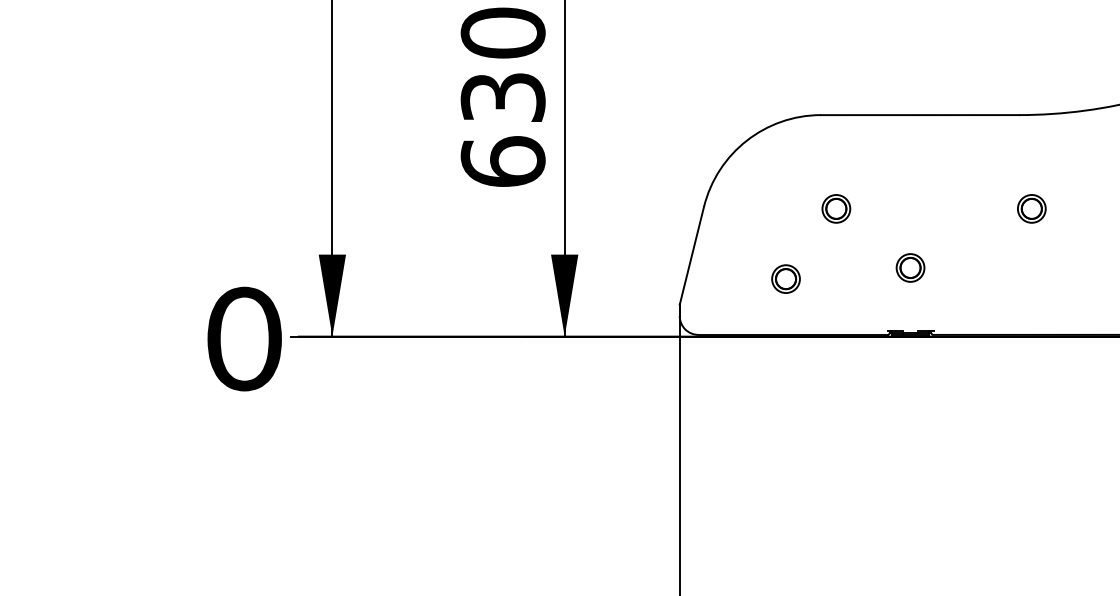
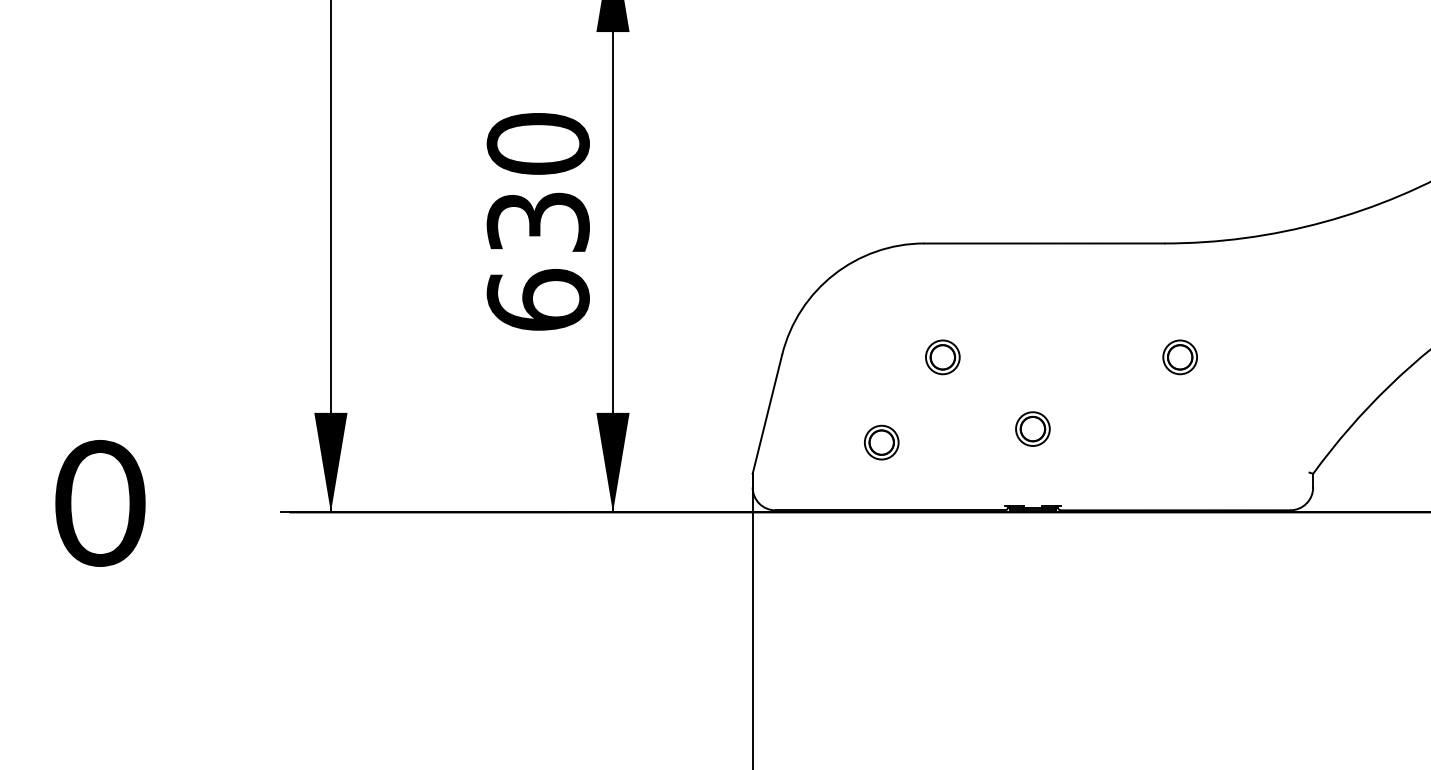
text: (244, 339) -> (100, 503), moved

